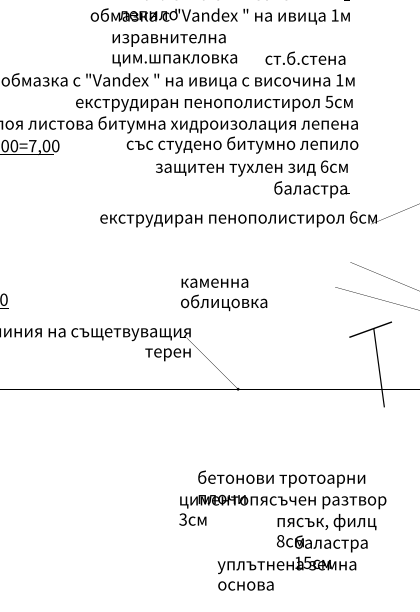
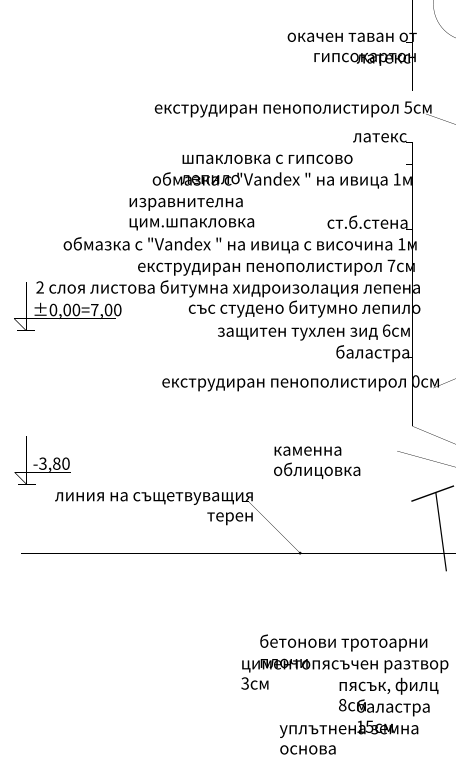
text: (174, 50) -> (191, 214), moved
text: (329, 101) -> (391, 265), 5 -> 7
text: (354, 217) -> (416, 381), 6 -> 0
text: (224, 294) -> (317, 462), moved

